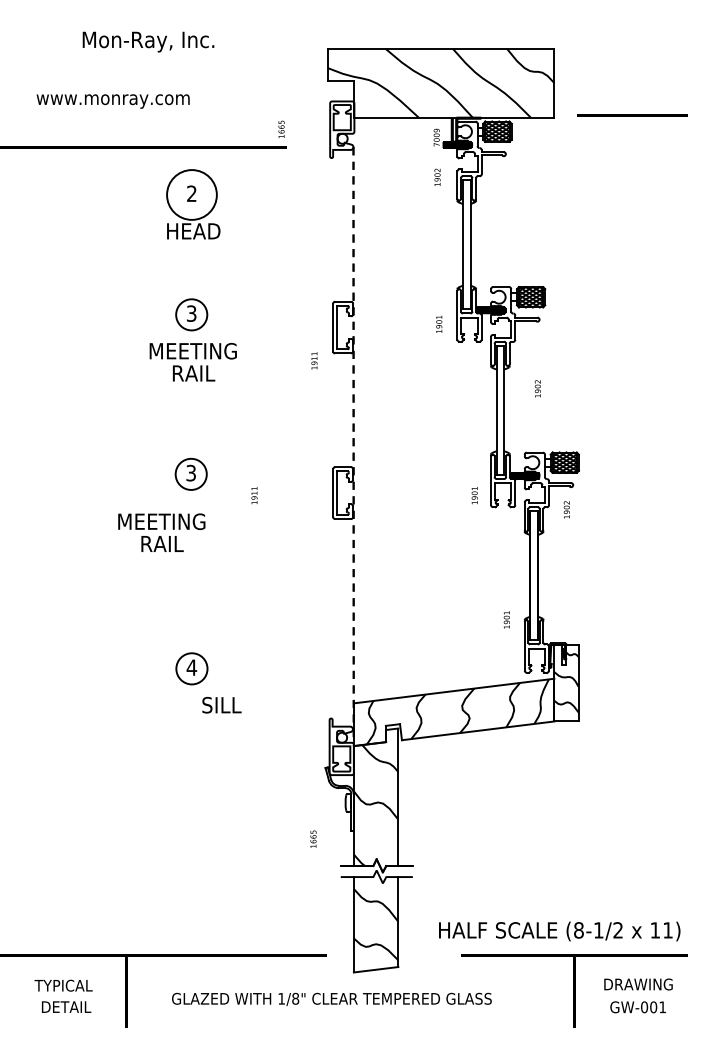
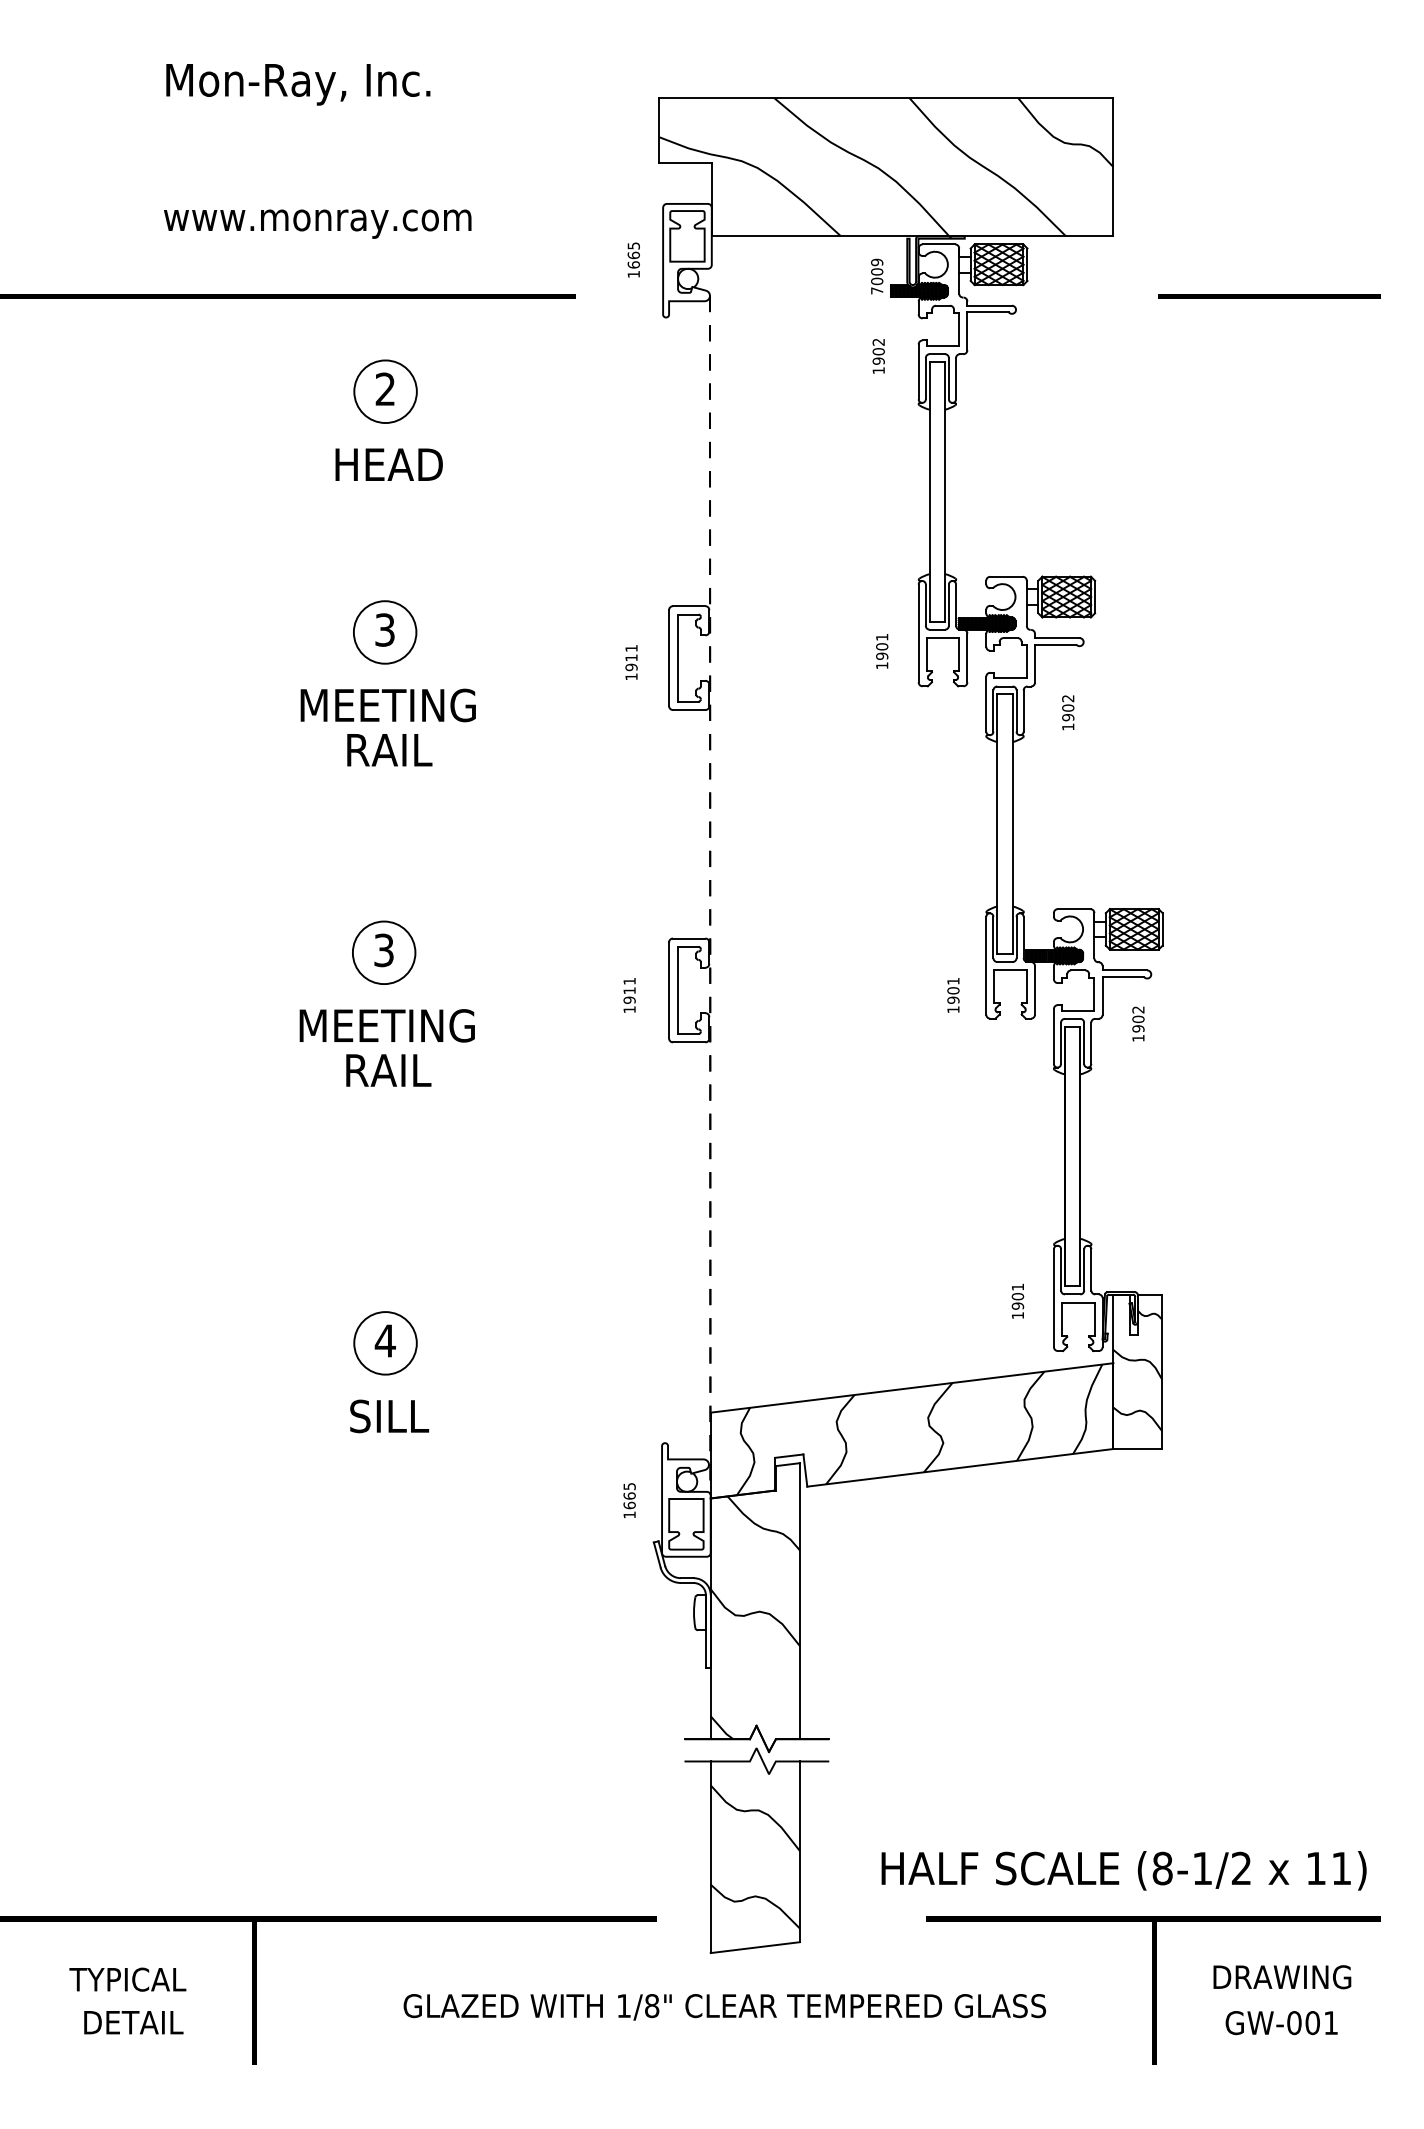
text: (112, 101) -> (316, 224), moved
line: (632, 115) -> (1270, 296), moved
text: (281, 128) -> (633, 258), moved
circle: (191, 194) -> (384, 390), size x0.62
text: (314, 360) -> (631, 661), moved
text: (537, 388) -> (1067, 712), moved
text: (254, 495) -> (629, 995), moved
text: (161, 532) -> (386, 1047), moved
text: (506, 619) -> (1017, 1300), moved
text: (221, 705) -> (388, 1416), moved
text: (313, 838) -> (629, 1499), moved
text: (331, 998) -> (724, 2005), moved

